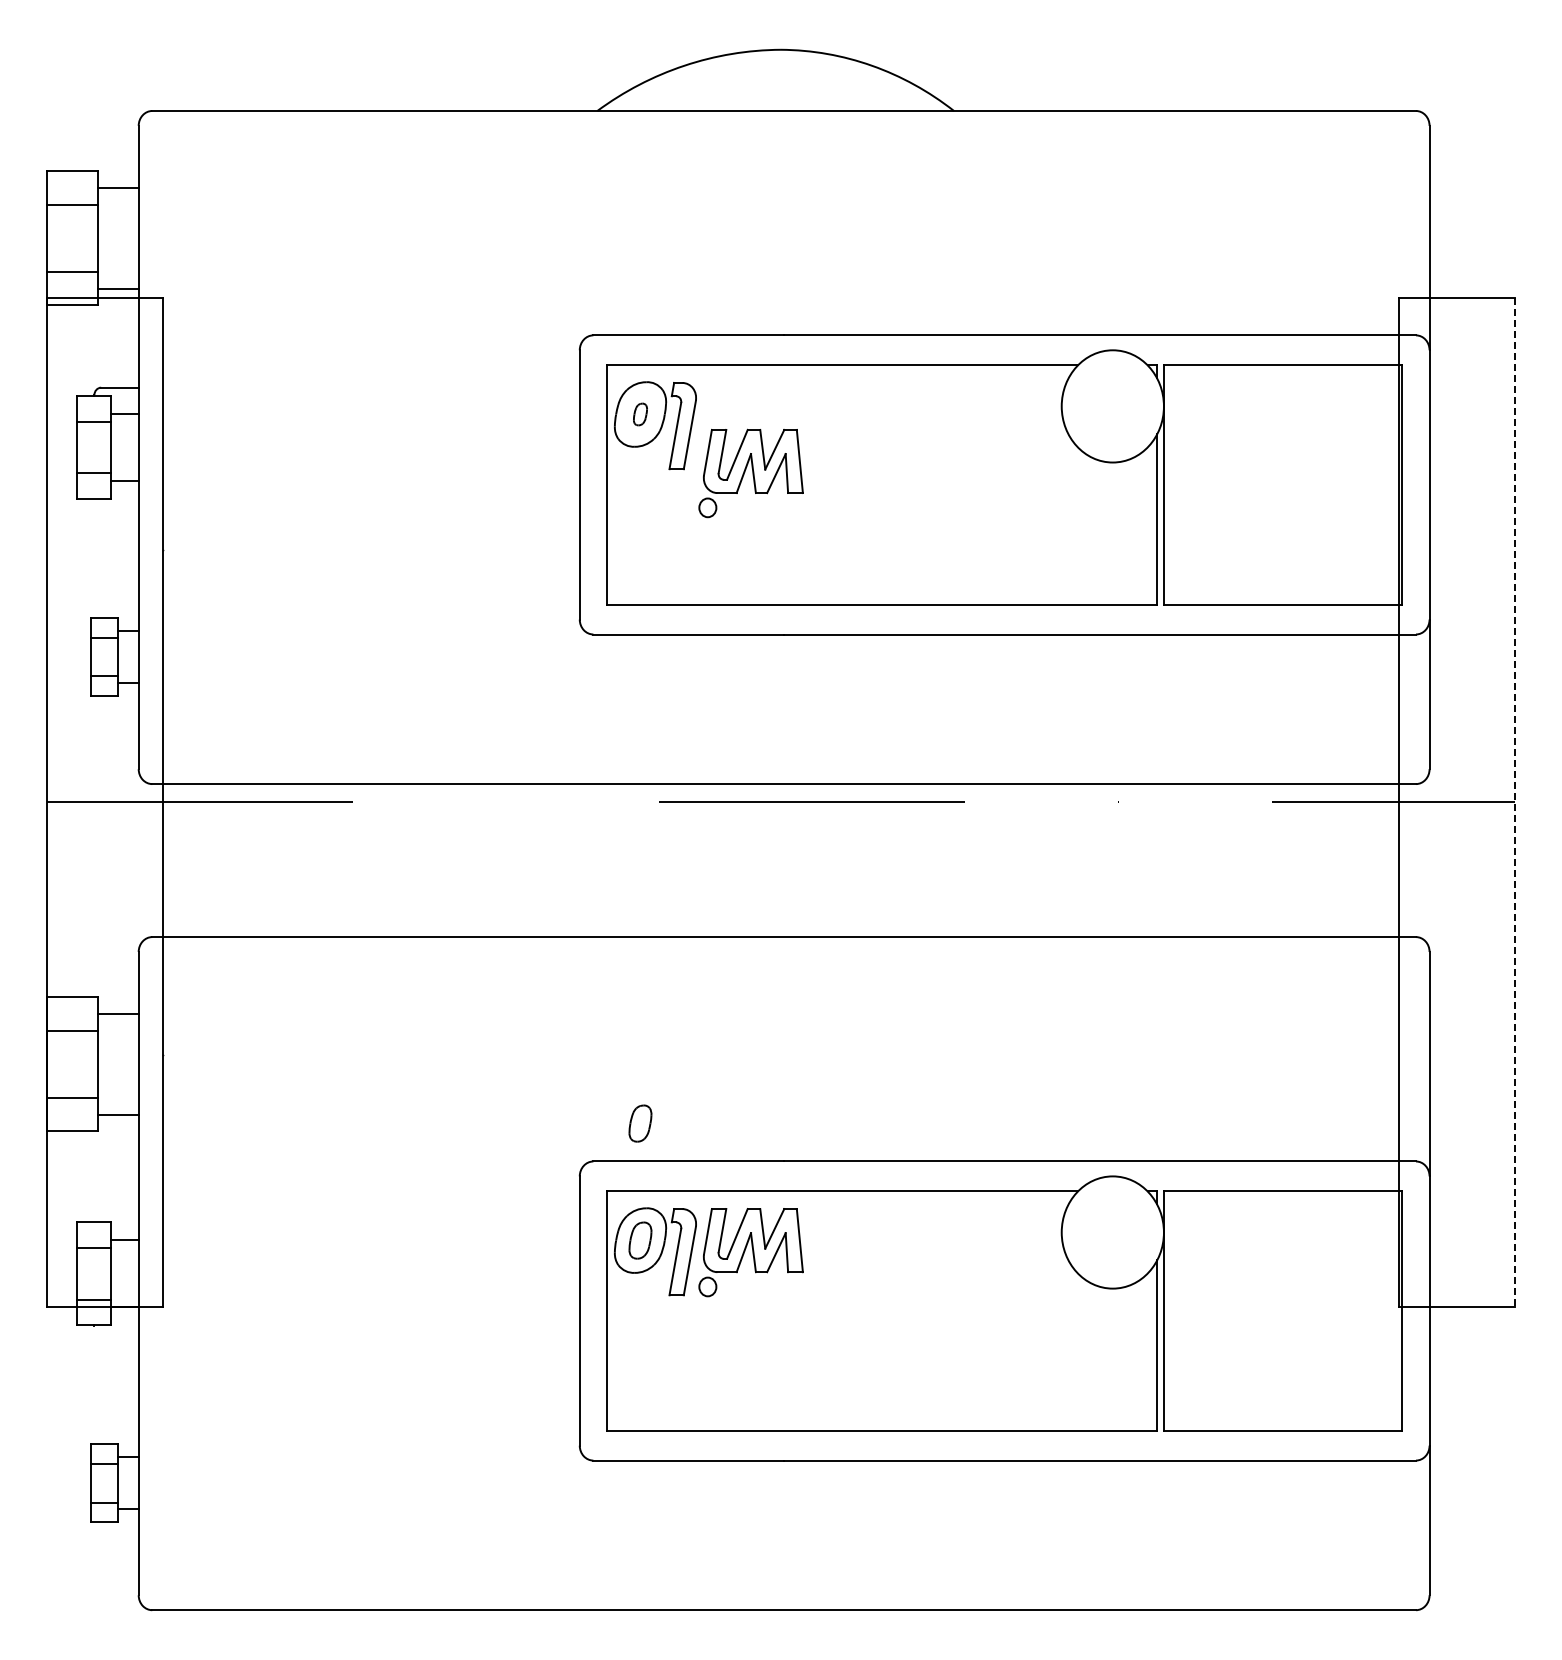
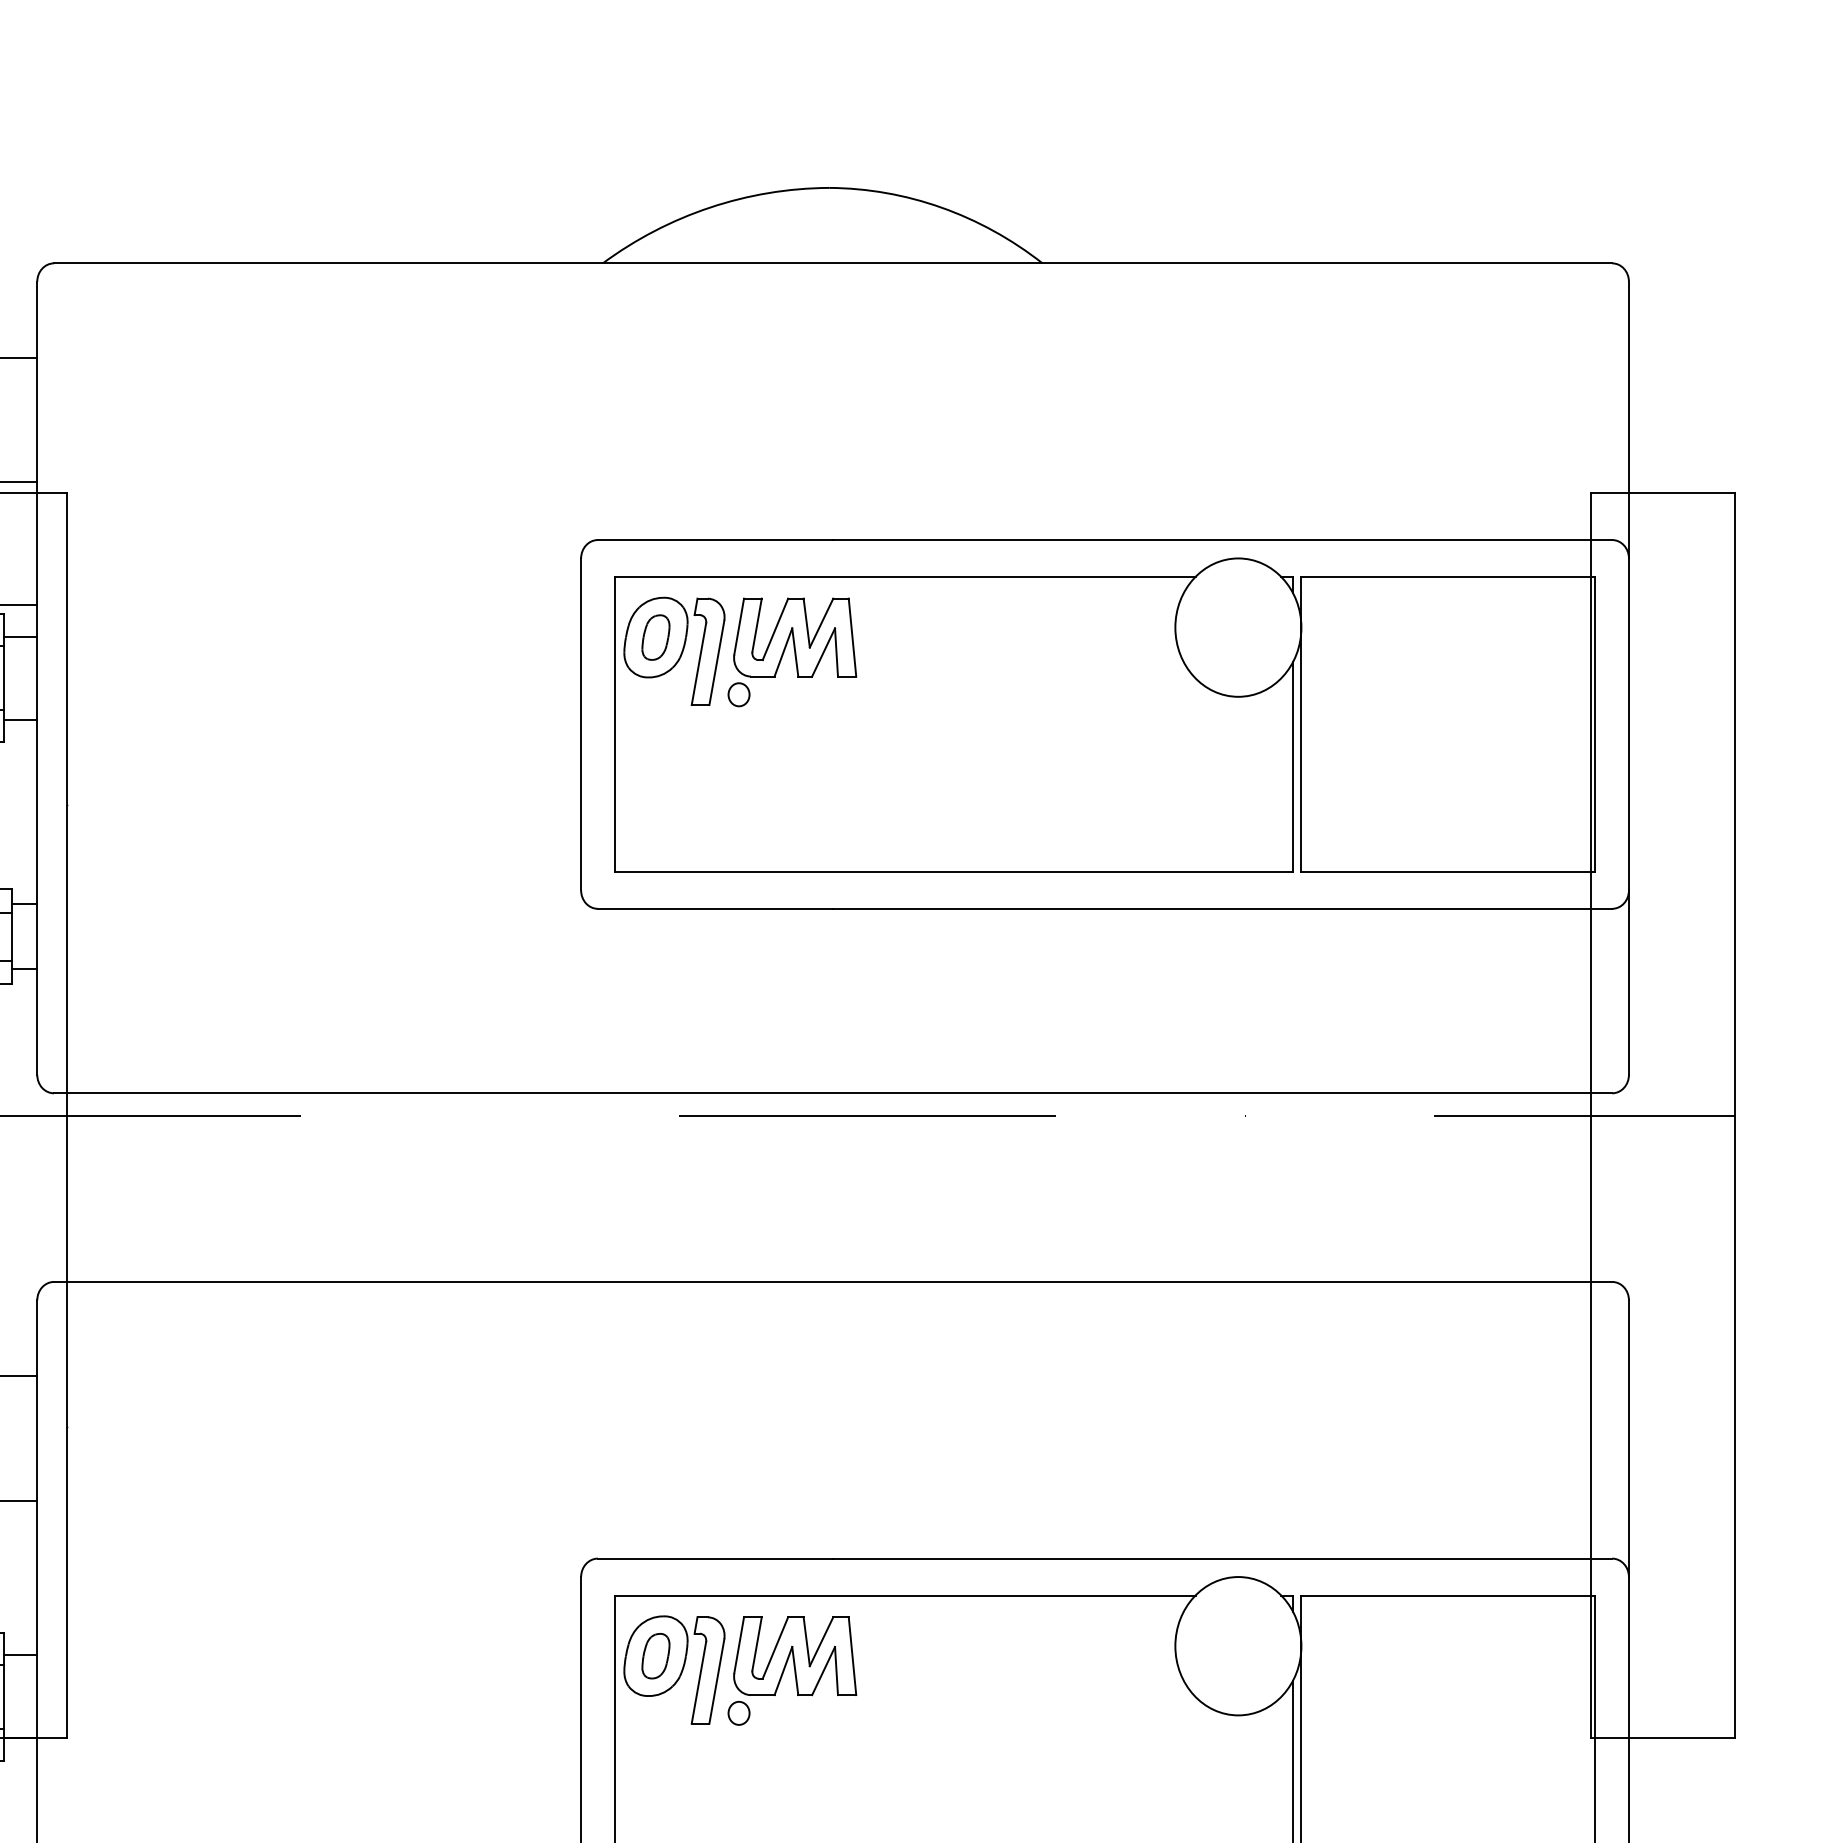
part: (640, 414) -> (655, 637), size x1.67
part: (750, 473) -> (791, 652), moved
line: (1515, 802) -> (1734, 1116), dashed -> solid
part: (640, 1123) -> (655, 1511), removed

